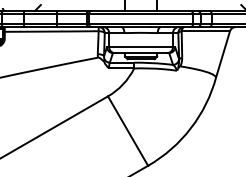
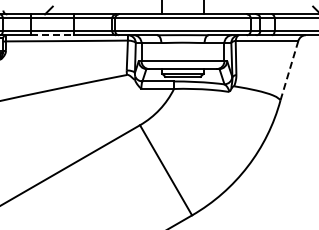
line: (40, 27) -> (52, 35), solid -> dashed
line: (223, 54) -> (289, 70), solid -> dashed

